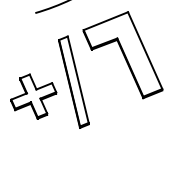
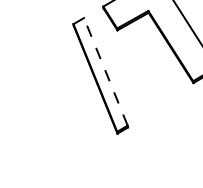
line: (78, 79) -> (106, 71), solid -> dashed
part: (33, 96) -> (51, 102), removed

